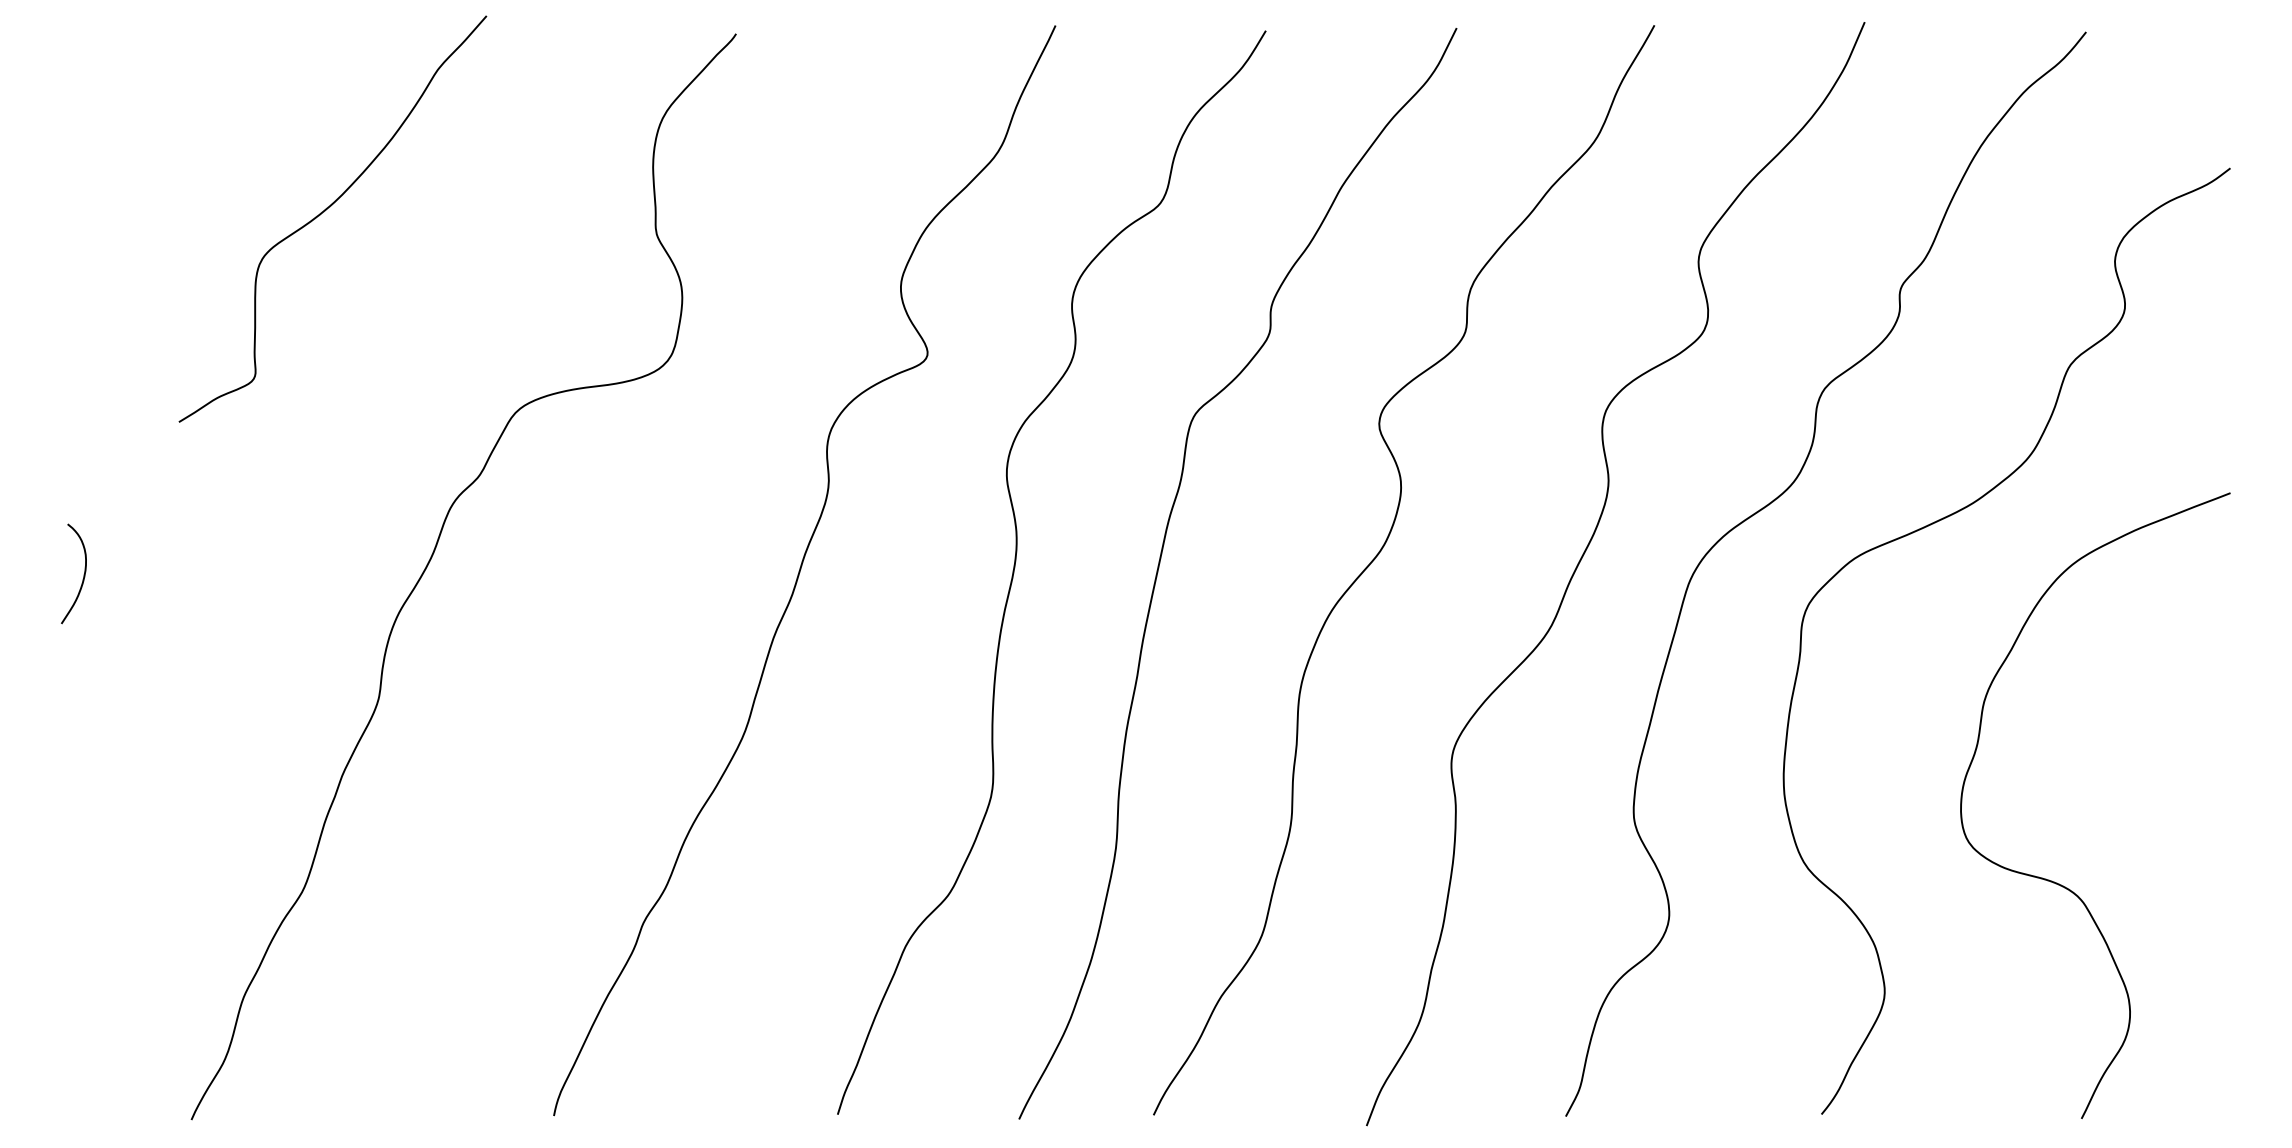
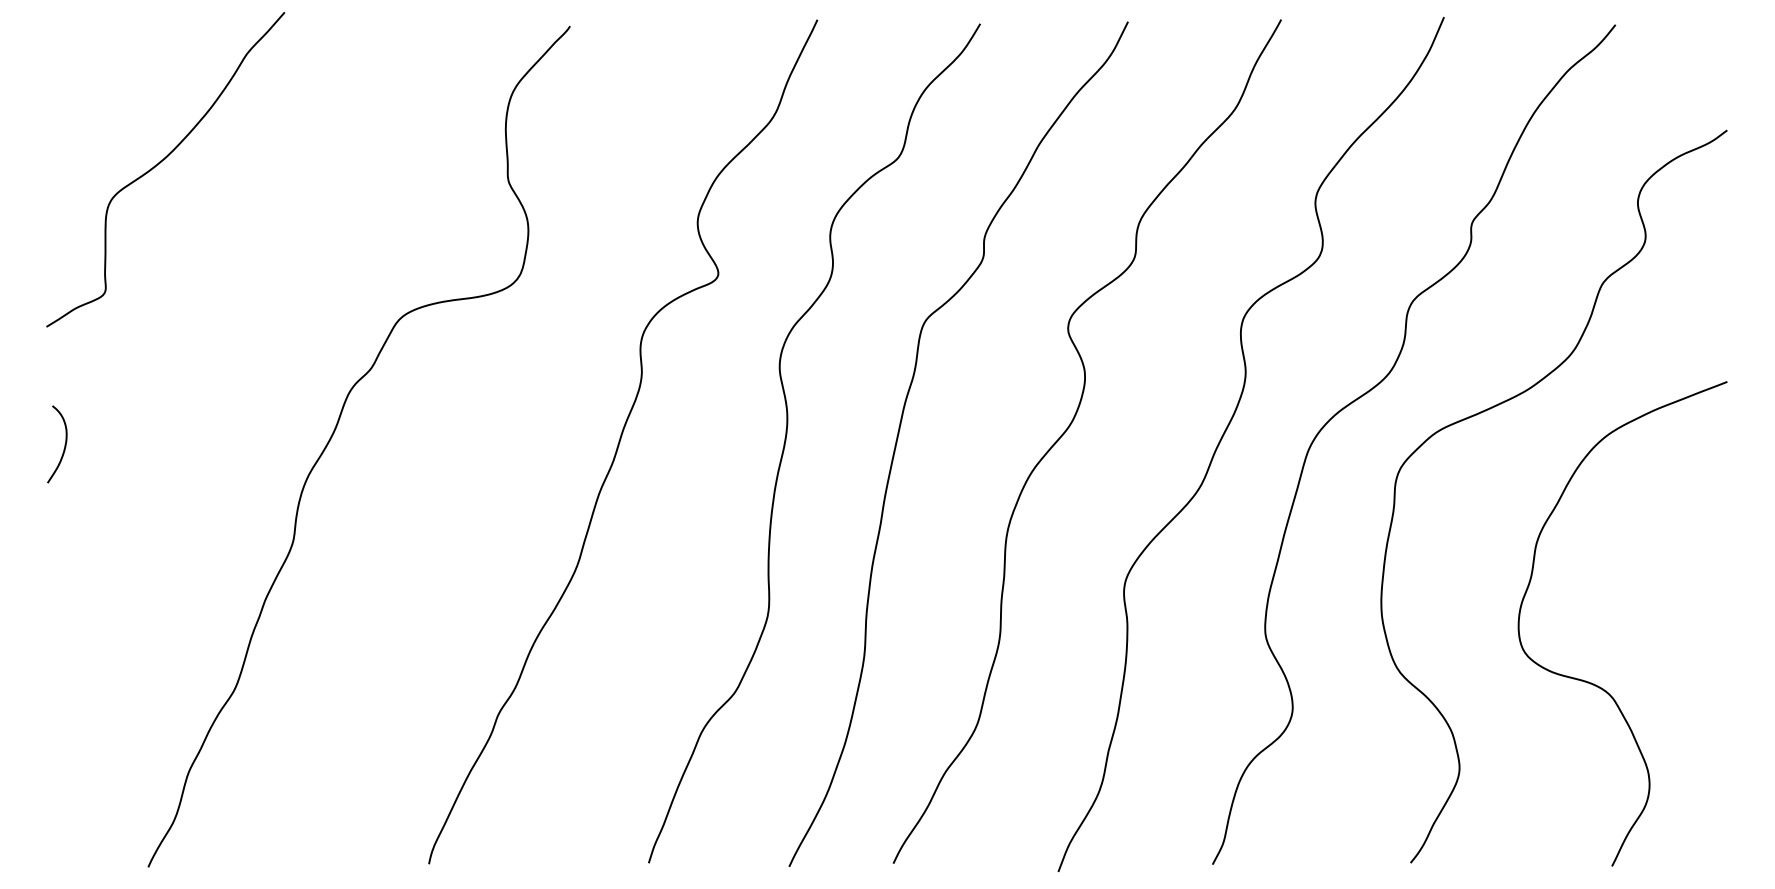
curve: (325, 211) -> (159, 163), moved

